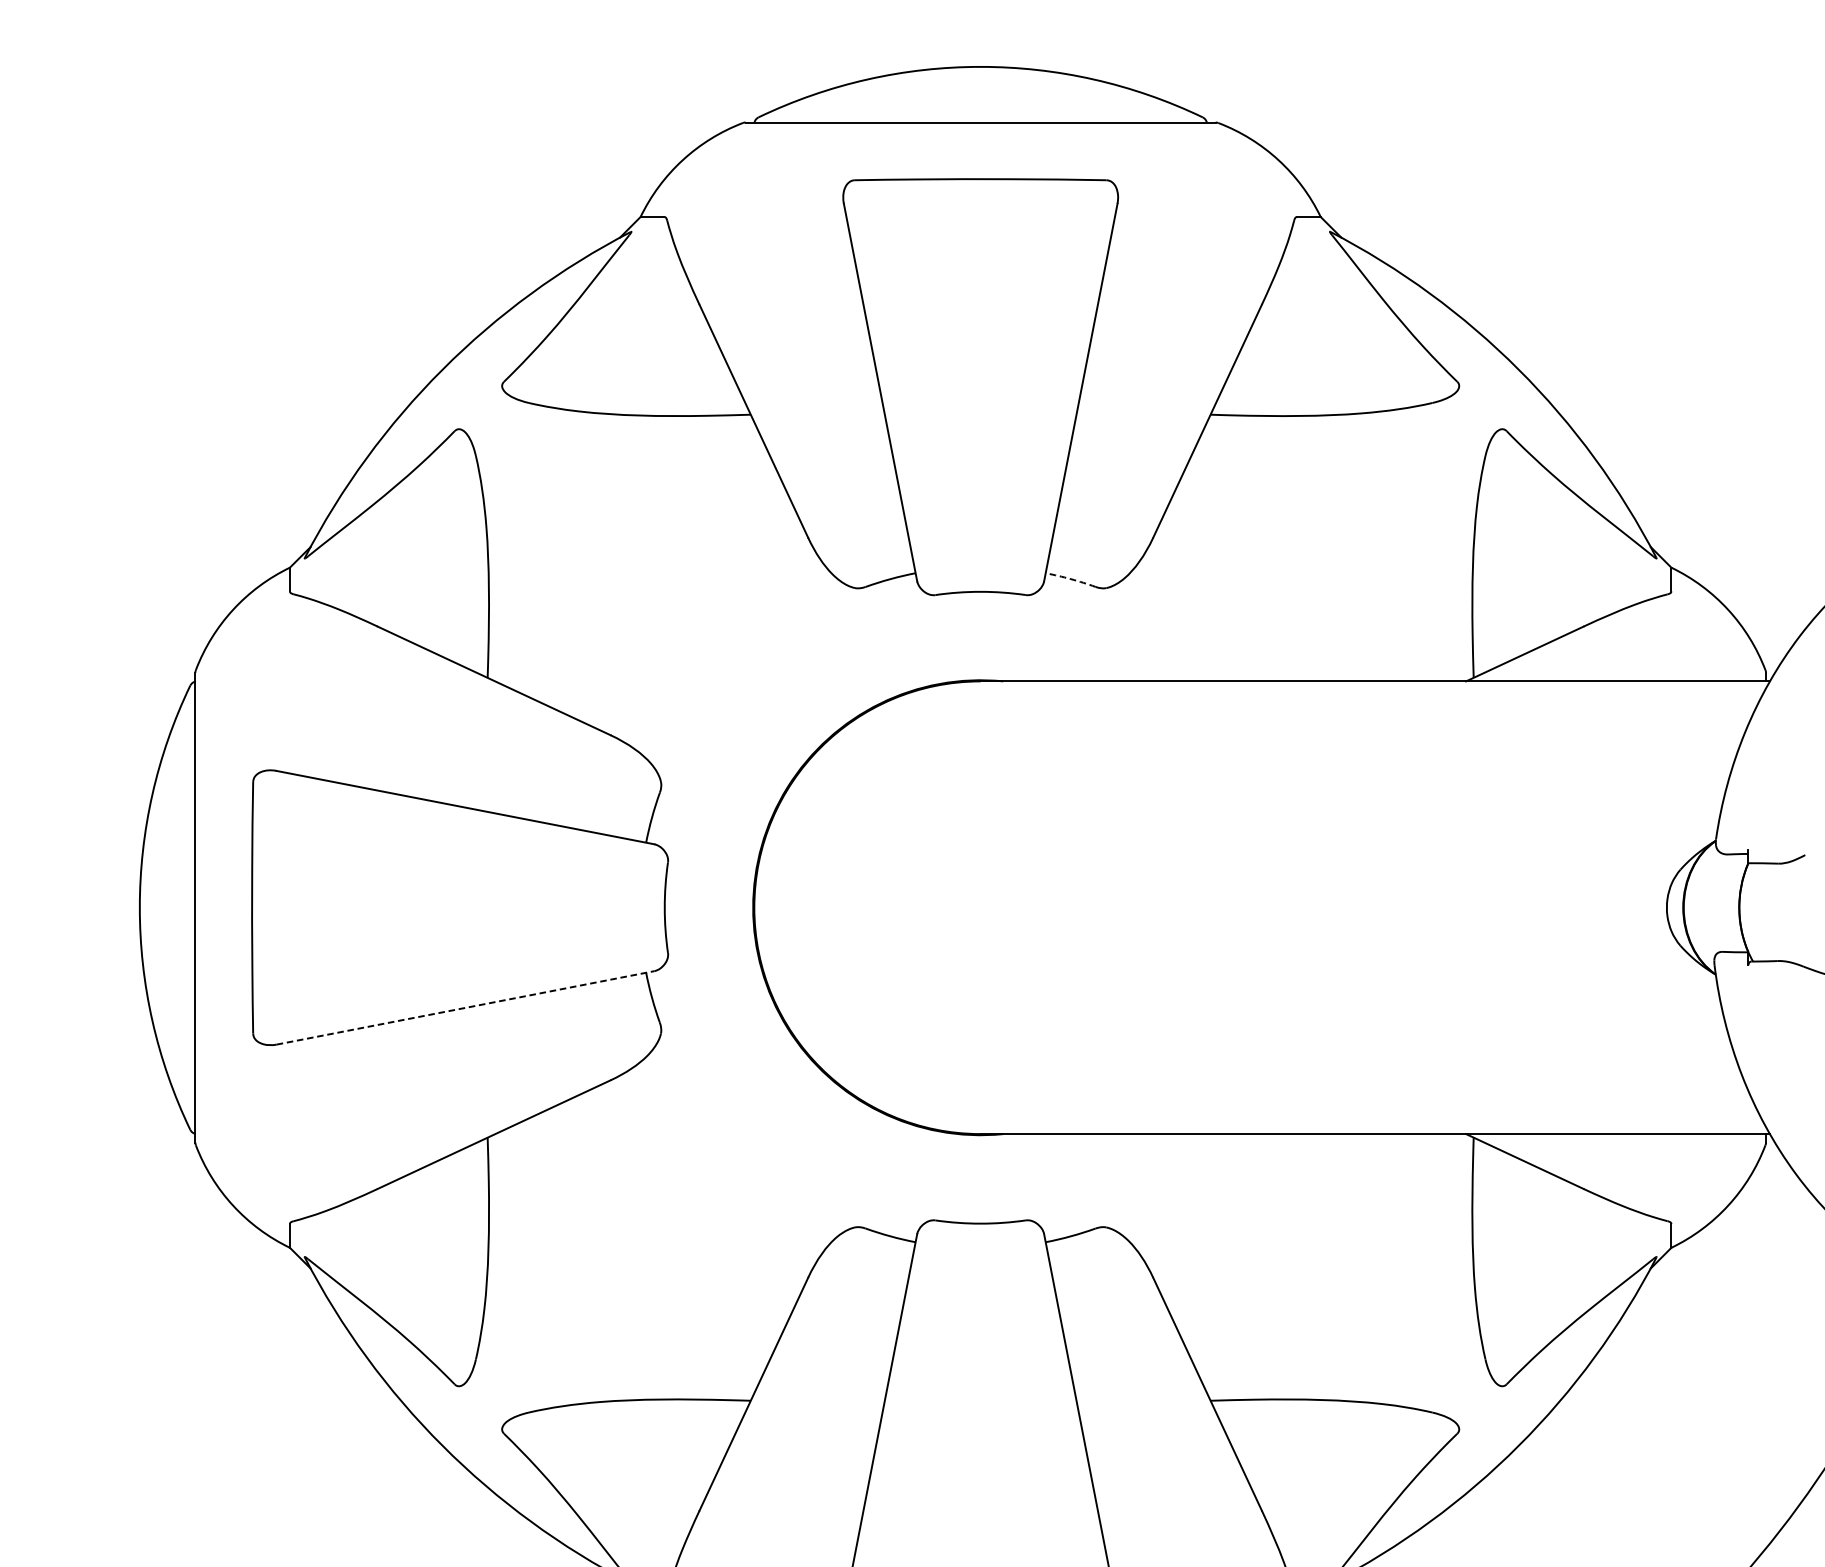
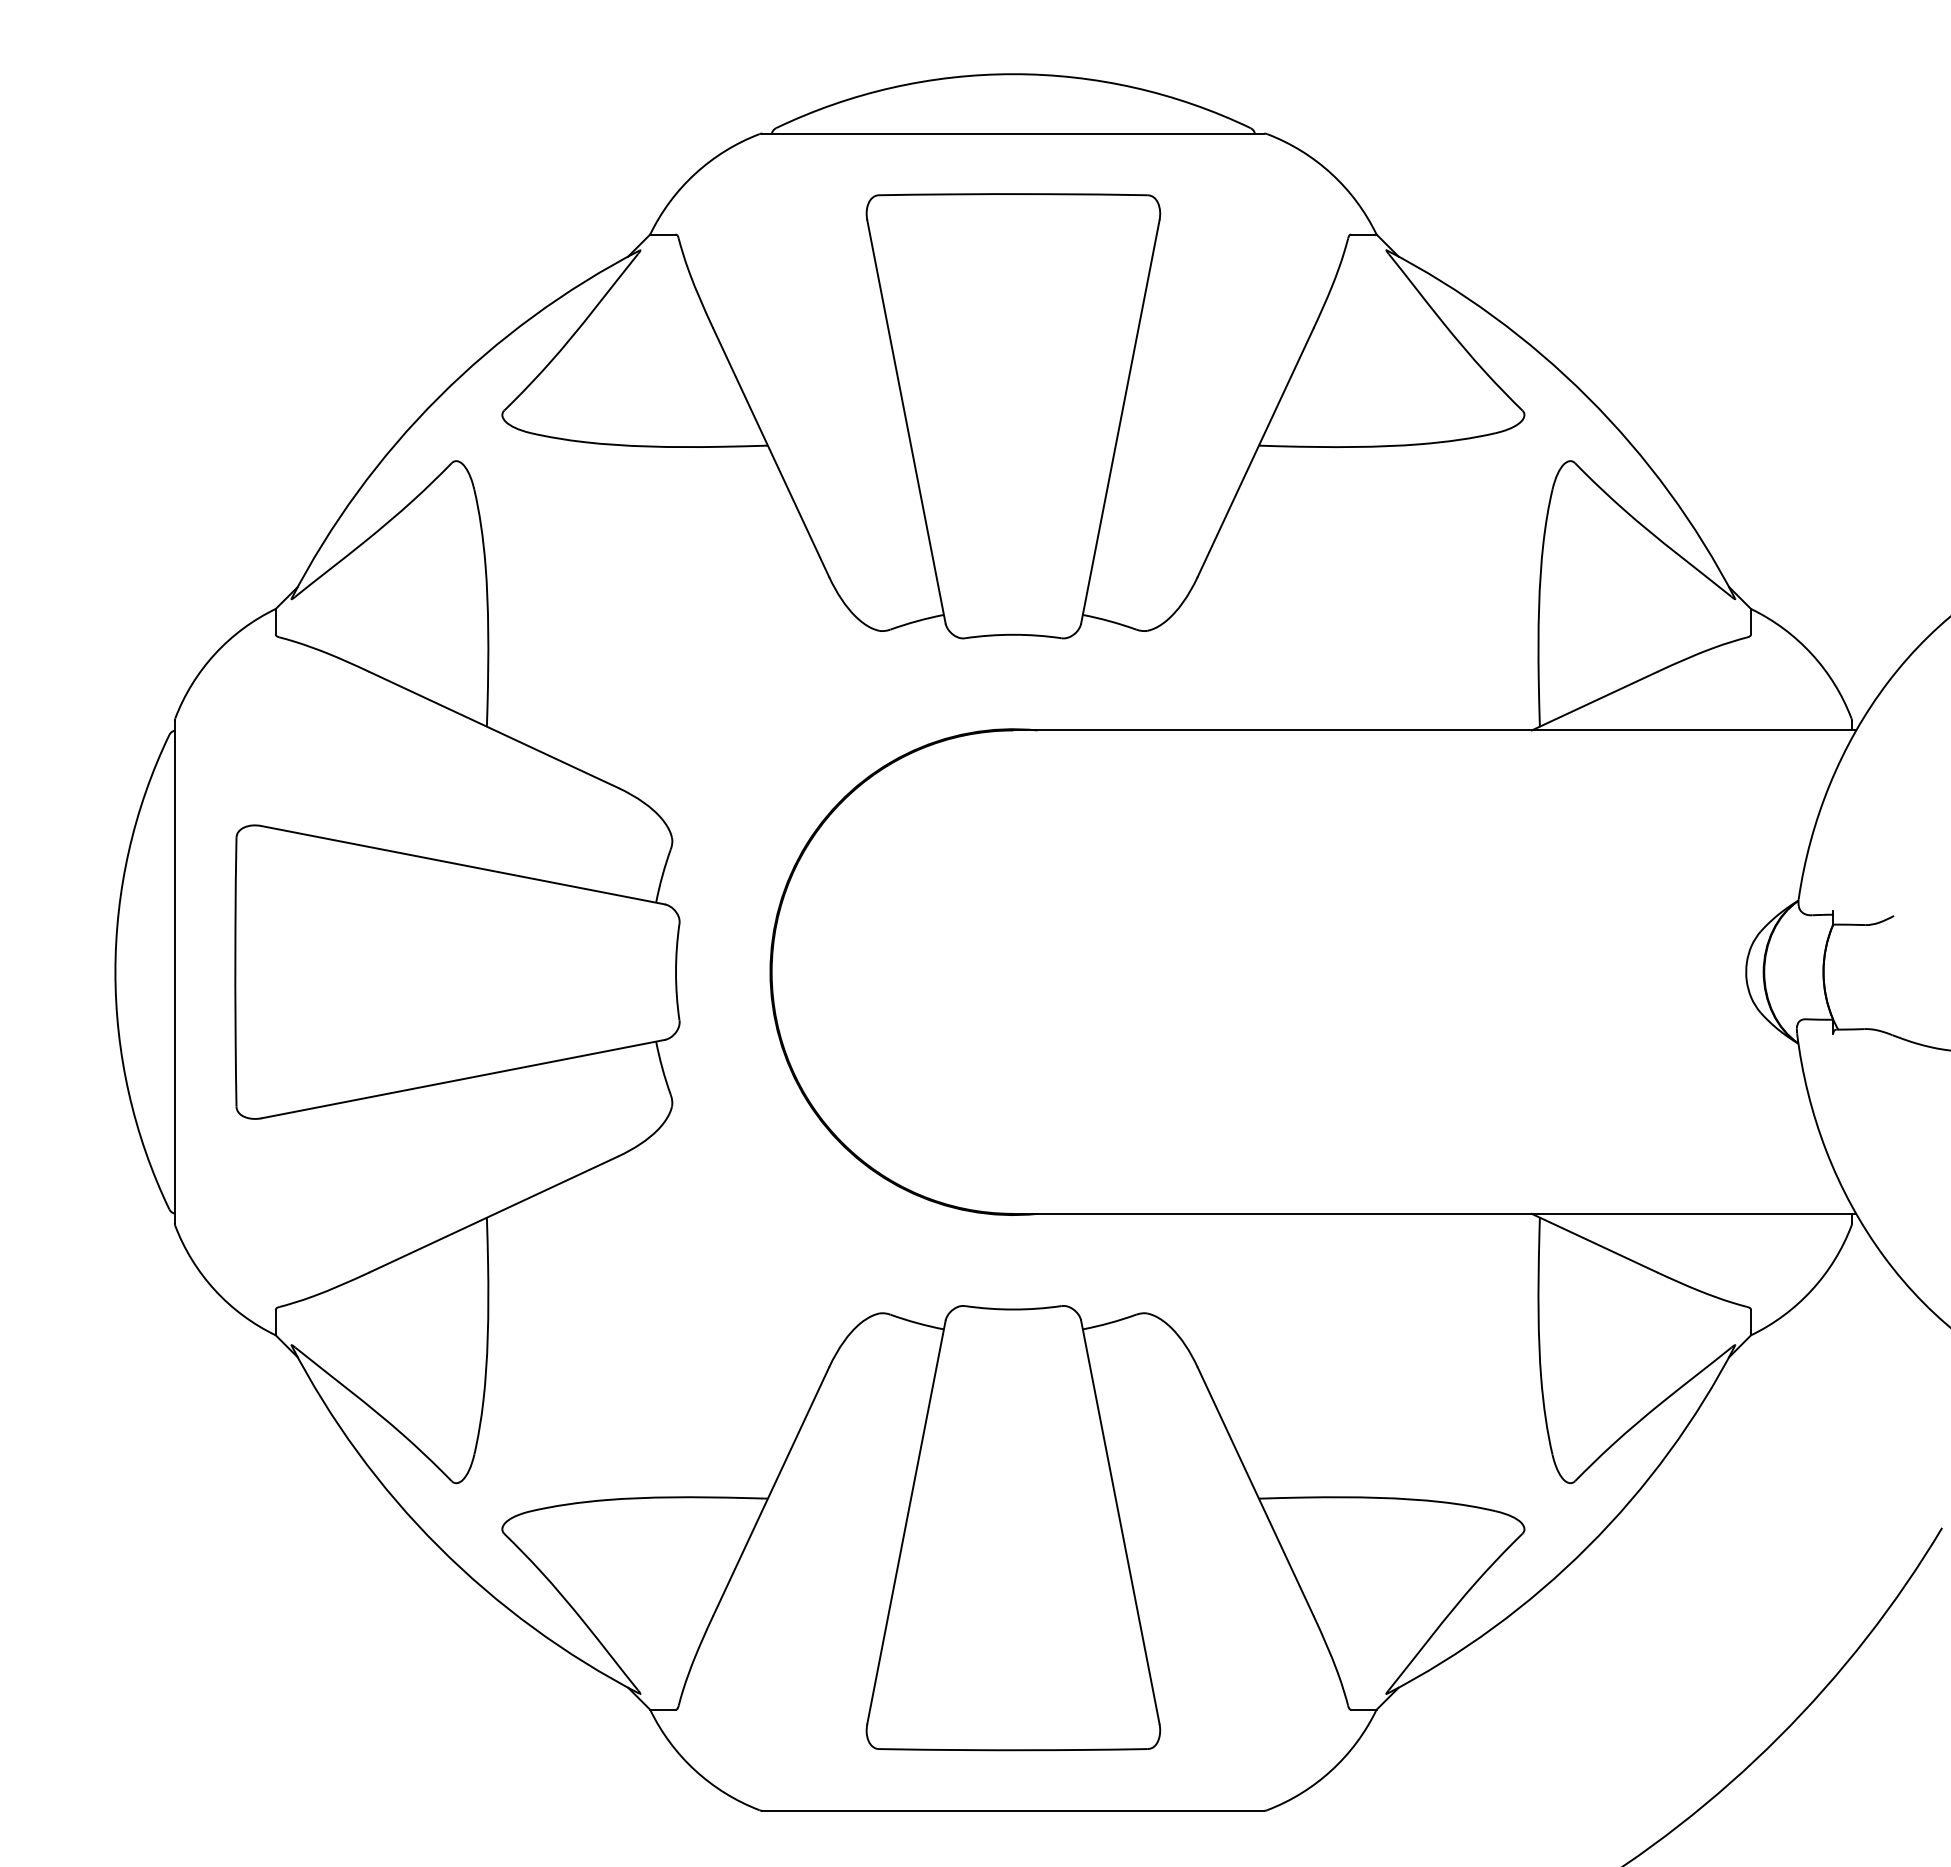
arc: (1070, 579) -> (1109, 621), dashed -> solid
line: (465, 1008) -> (463, 1079), dashed -> solid

